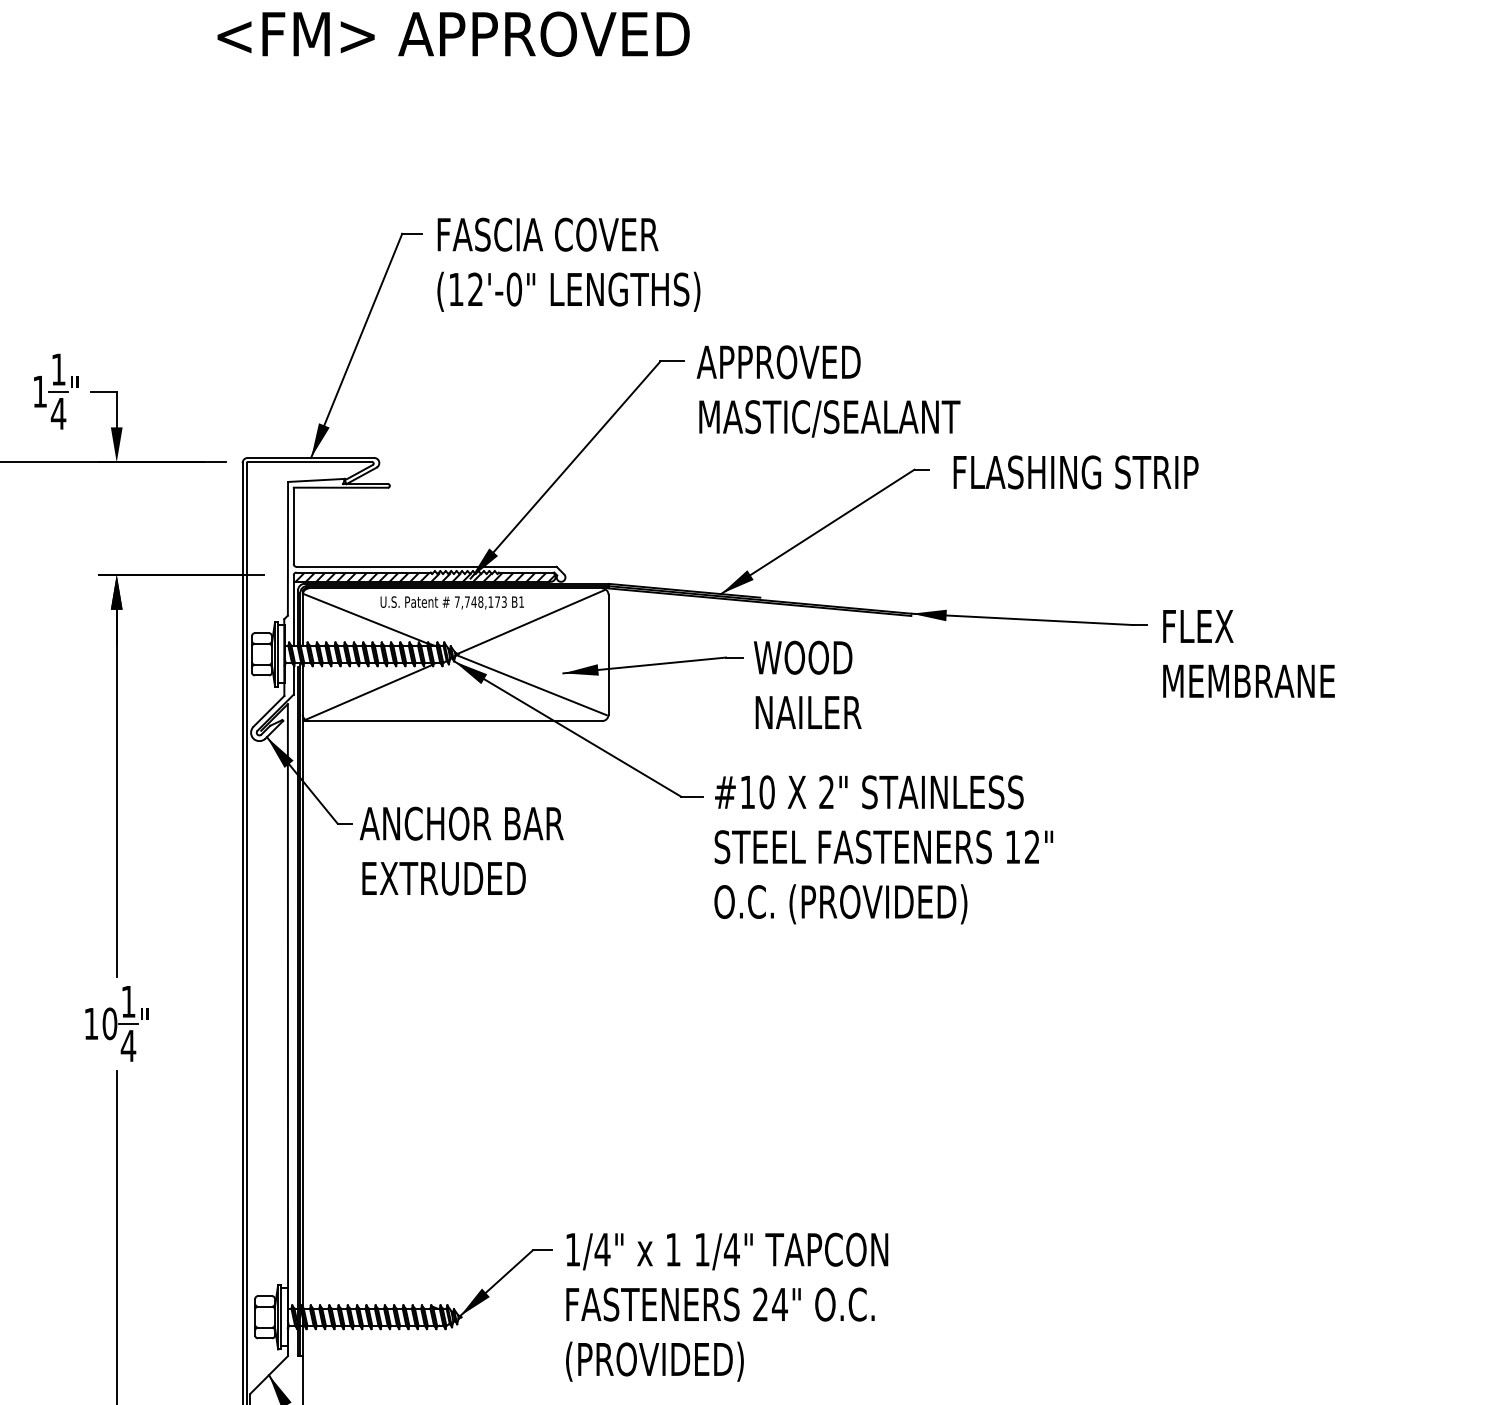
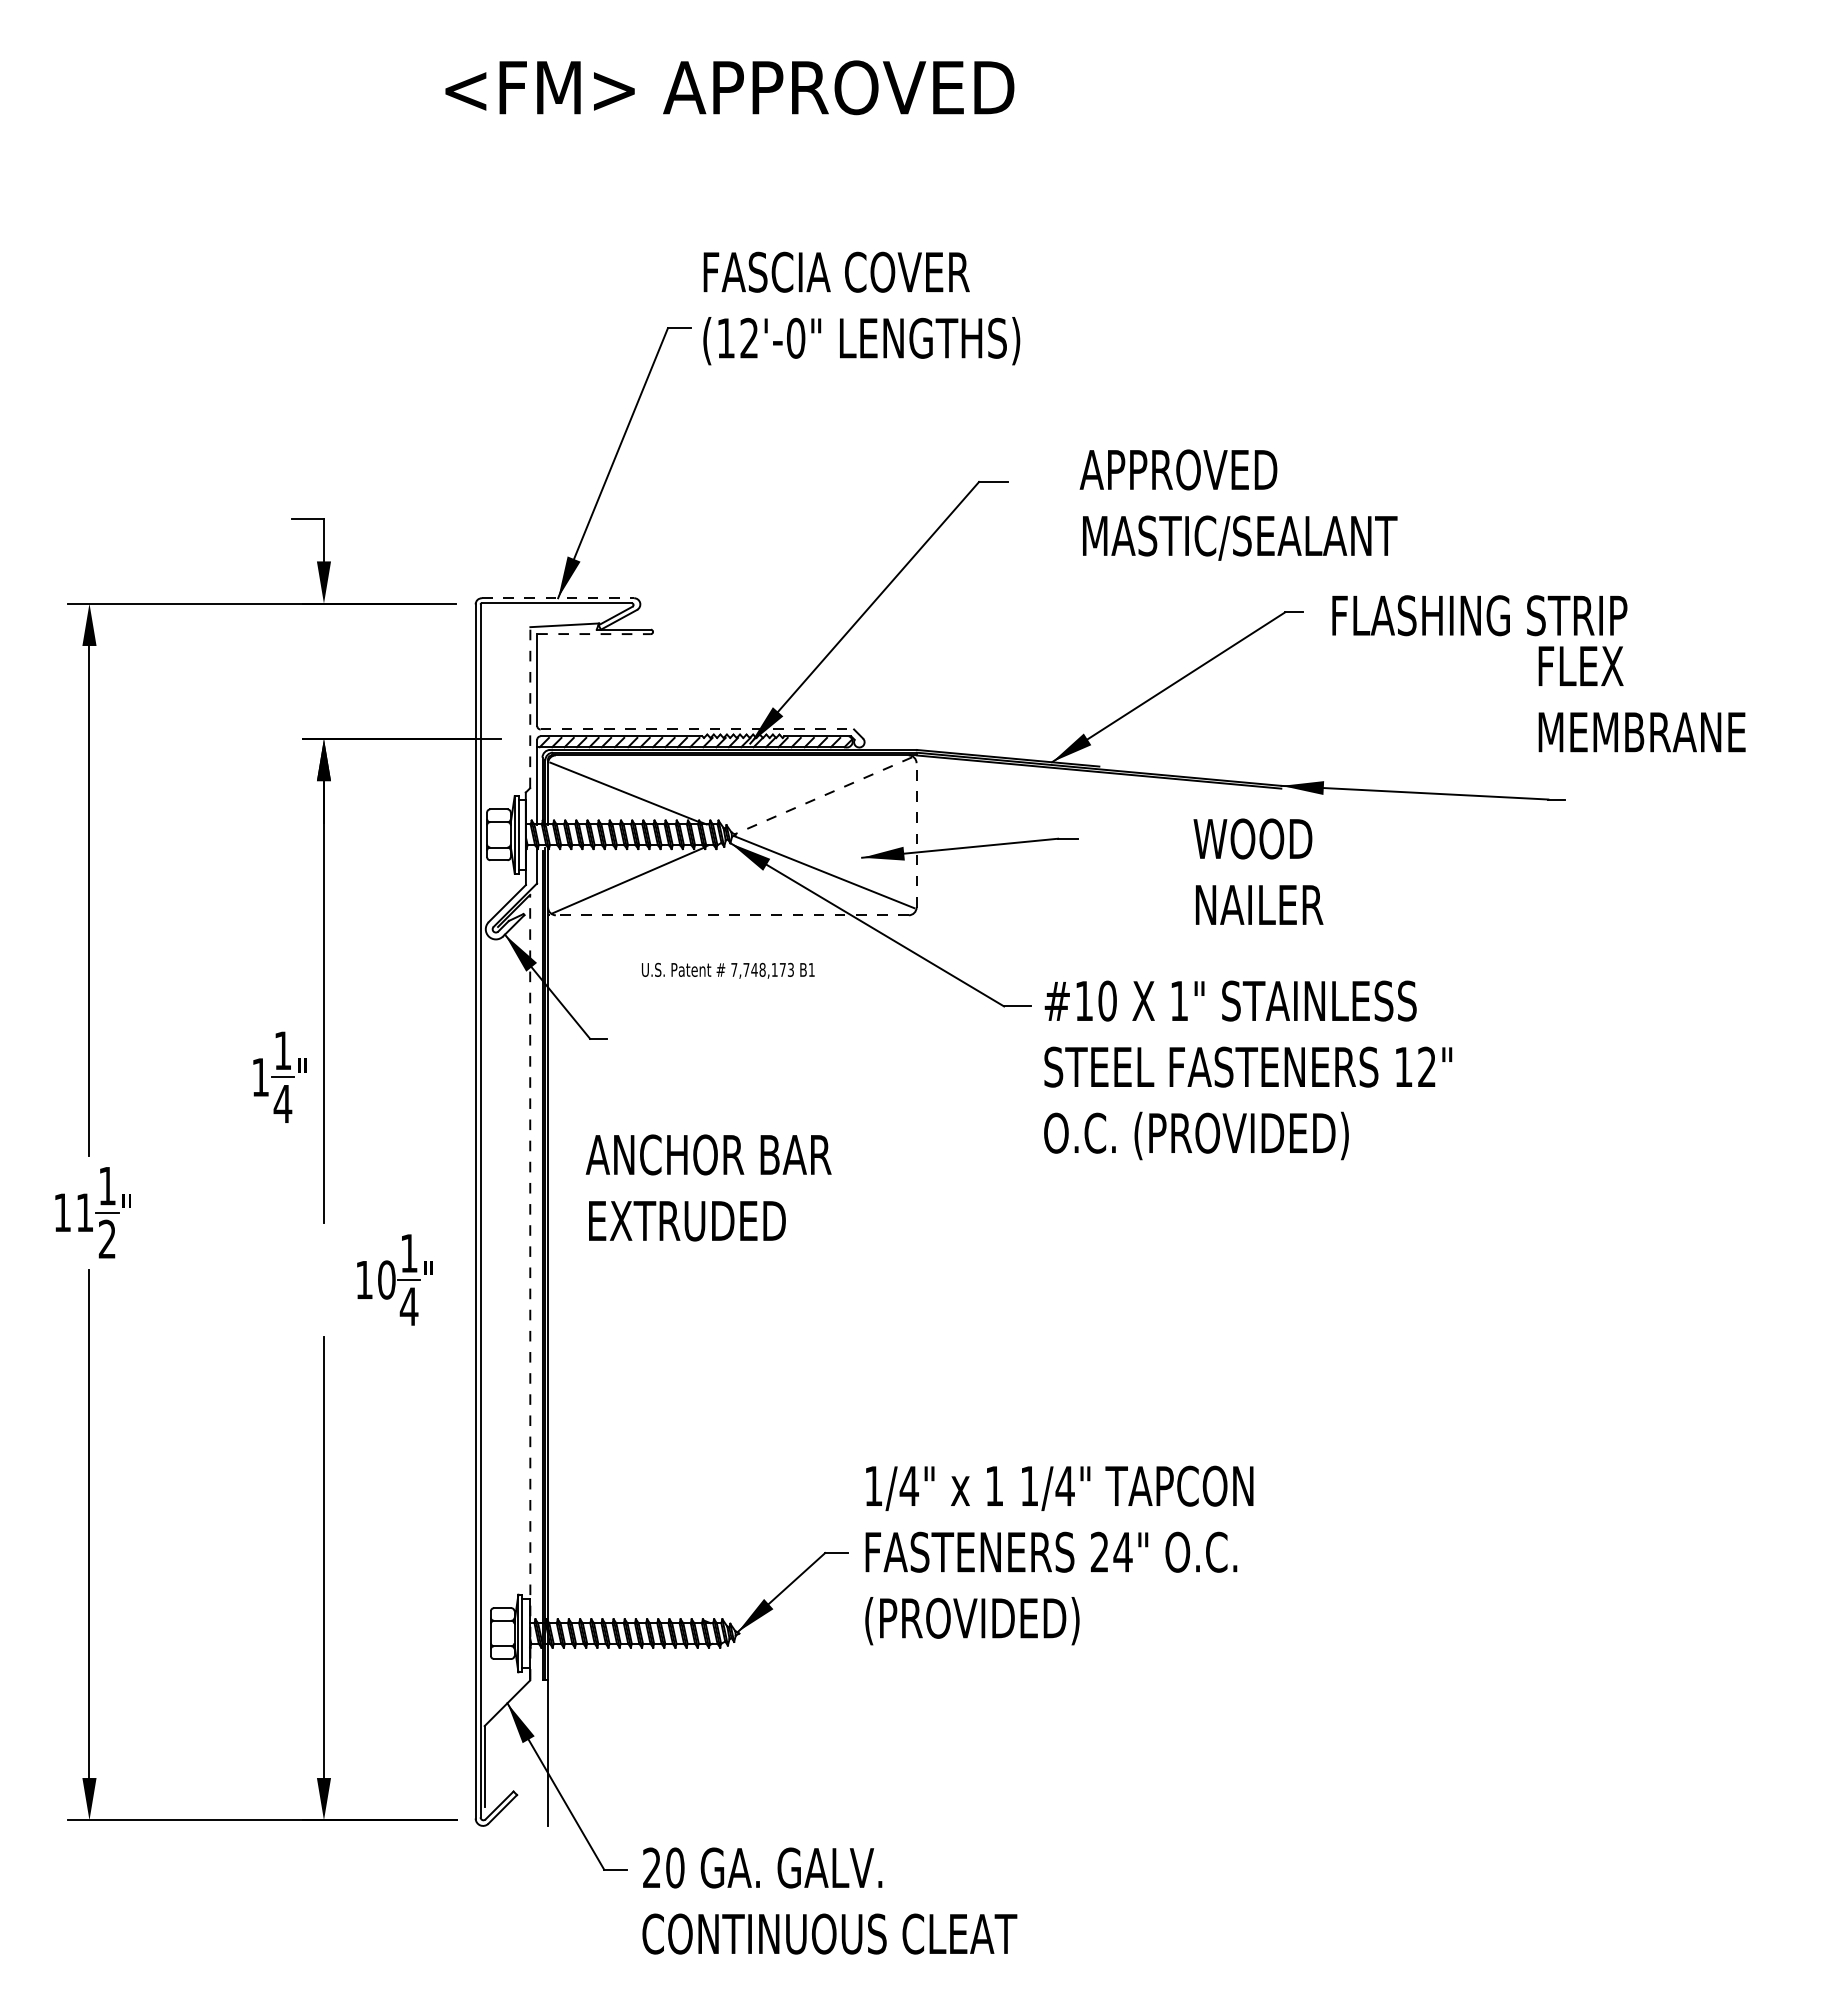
text: (568, 264) -> (861, 308), moved
part: (55, 390) -> (279, 1076), moved
text: (828, 390) -> (1238, 504), moved
line: (311, 458) -> (558, 598), solid -> dashed
line: (341, 488) -> (594, 634), solid -> dashed
line: (288, 548) -> (530, 707), solid -> dashed
line: (426, 566) -> (697, 729), solid -> dashed
text: (452, 602) -> (728, 970), moved
line: (530, 622) -> (822, 796), solid -> dashed
line: (608, 654) -> (916, 834), solid -> dashed
text: (1248, 654) -> (1641, 699), moved
text: (807, 684) -> (1258, 871), moved
line: (451, 721) -> (727, 915), solid -> dashed
text: (825, 791) -> (1178, 1000), 2" -> 1"
text: (461, 850) -> (708, 1187), moved
part: (116, 1023) -> (394, 1279), moved
line: (288, 1029) -> (530, 1286), solid -> dashed
text: (727, 1307) -> (1059, 1555), moved

